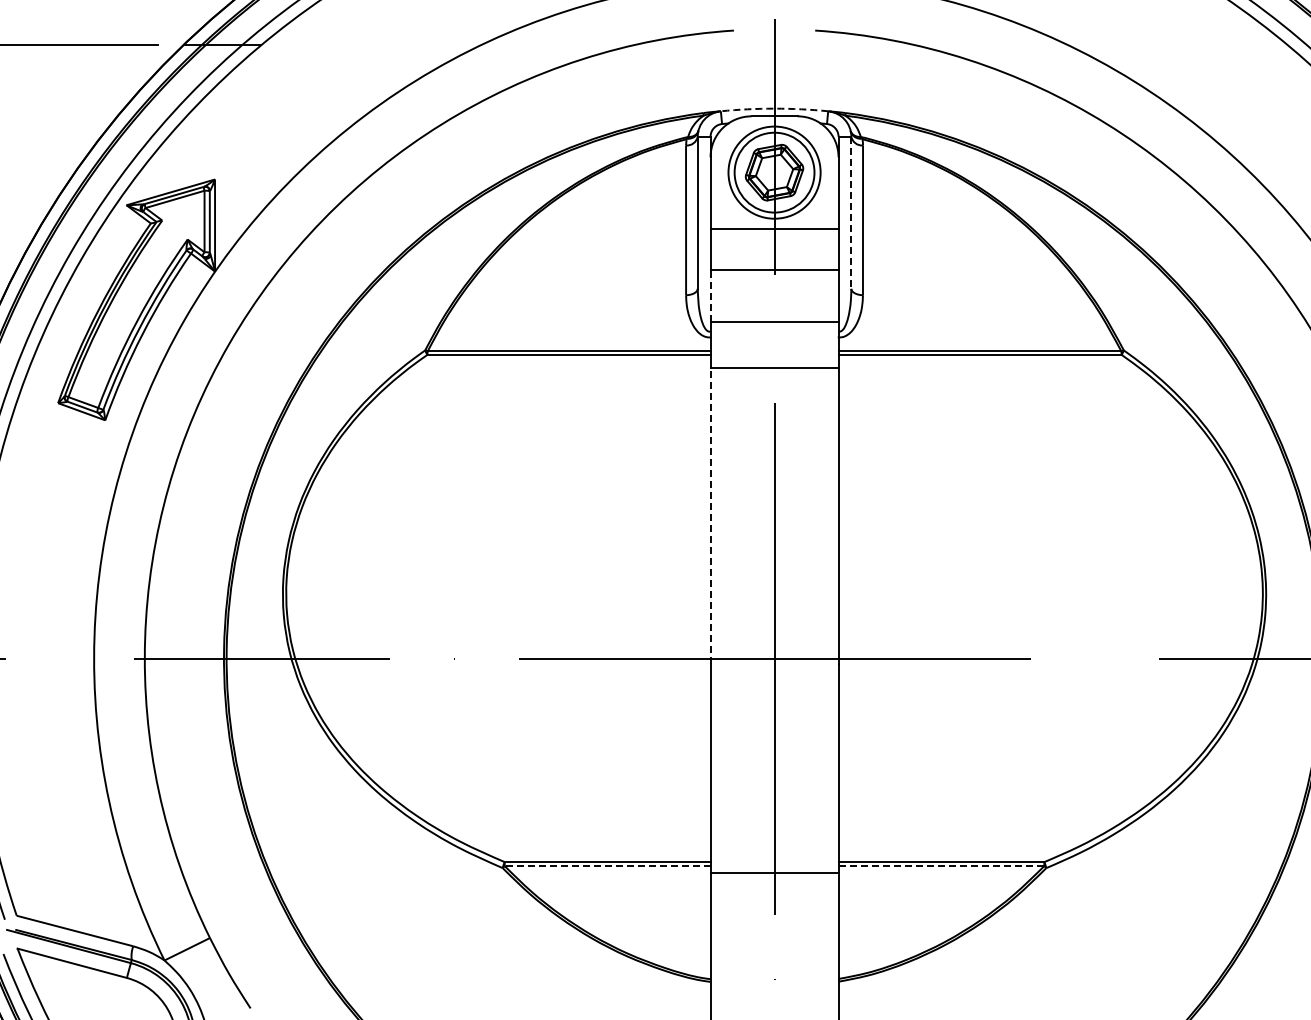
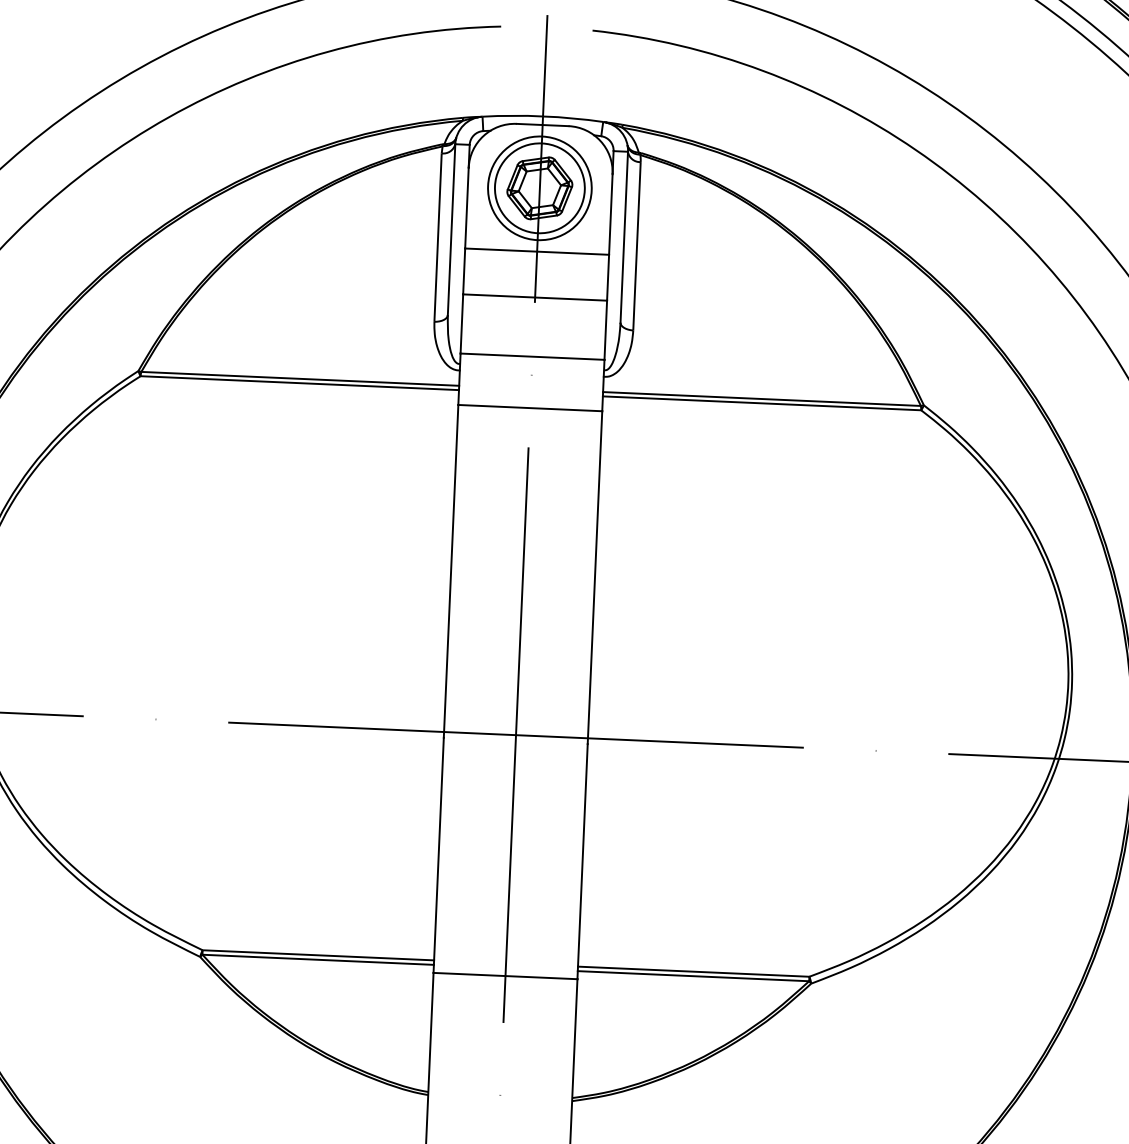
arc: (774, 108) -> (542, 116), dashed -> solid
line: (851, 213) -> (624, 238), dashed -> solid
line: (710, 295) -> (461, 323), dashed -> solid
line: (710, 515) -> (451, 570), dashed -> solid
line: (607, 866) -> (318, 960), dashed -> solid
line: (941, 866) -> (693, 976), dashed -> solid

